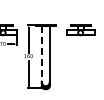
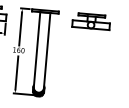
line: (42, 54) -> (37, 49), dashed -> solid

